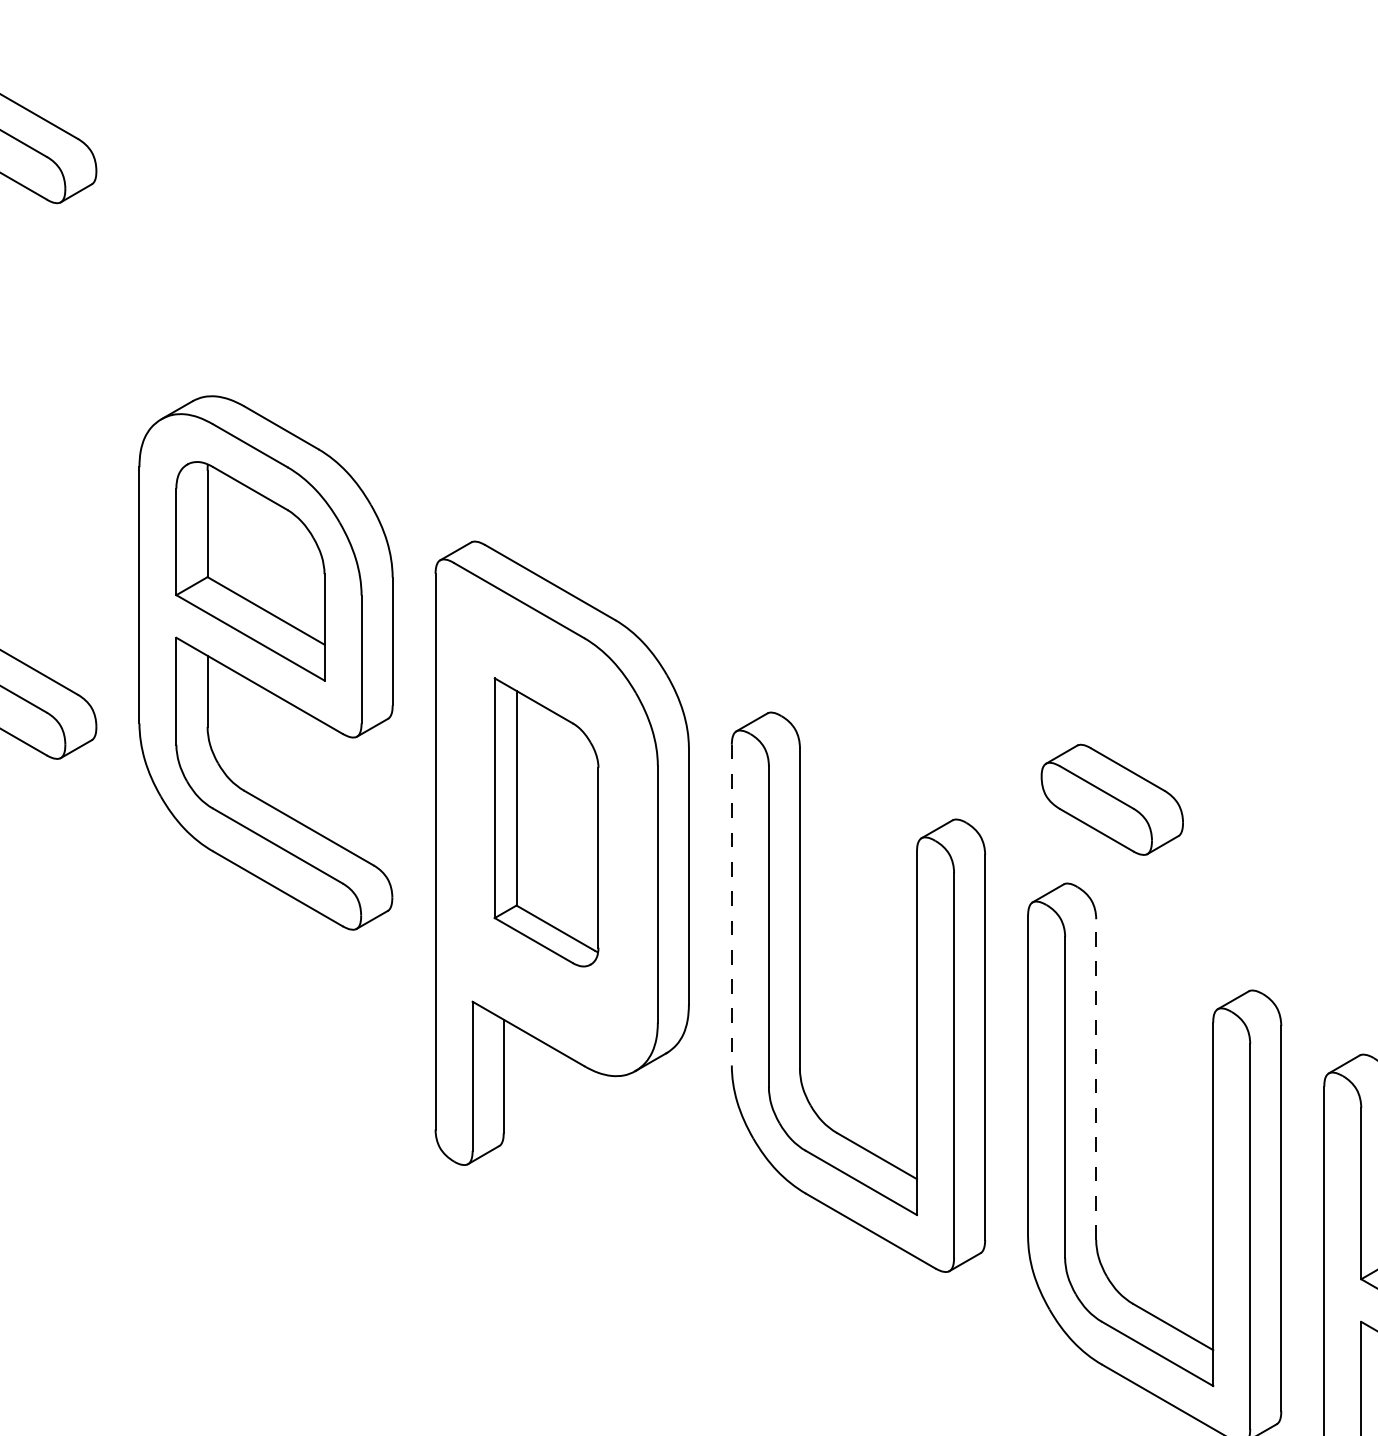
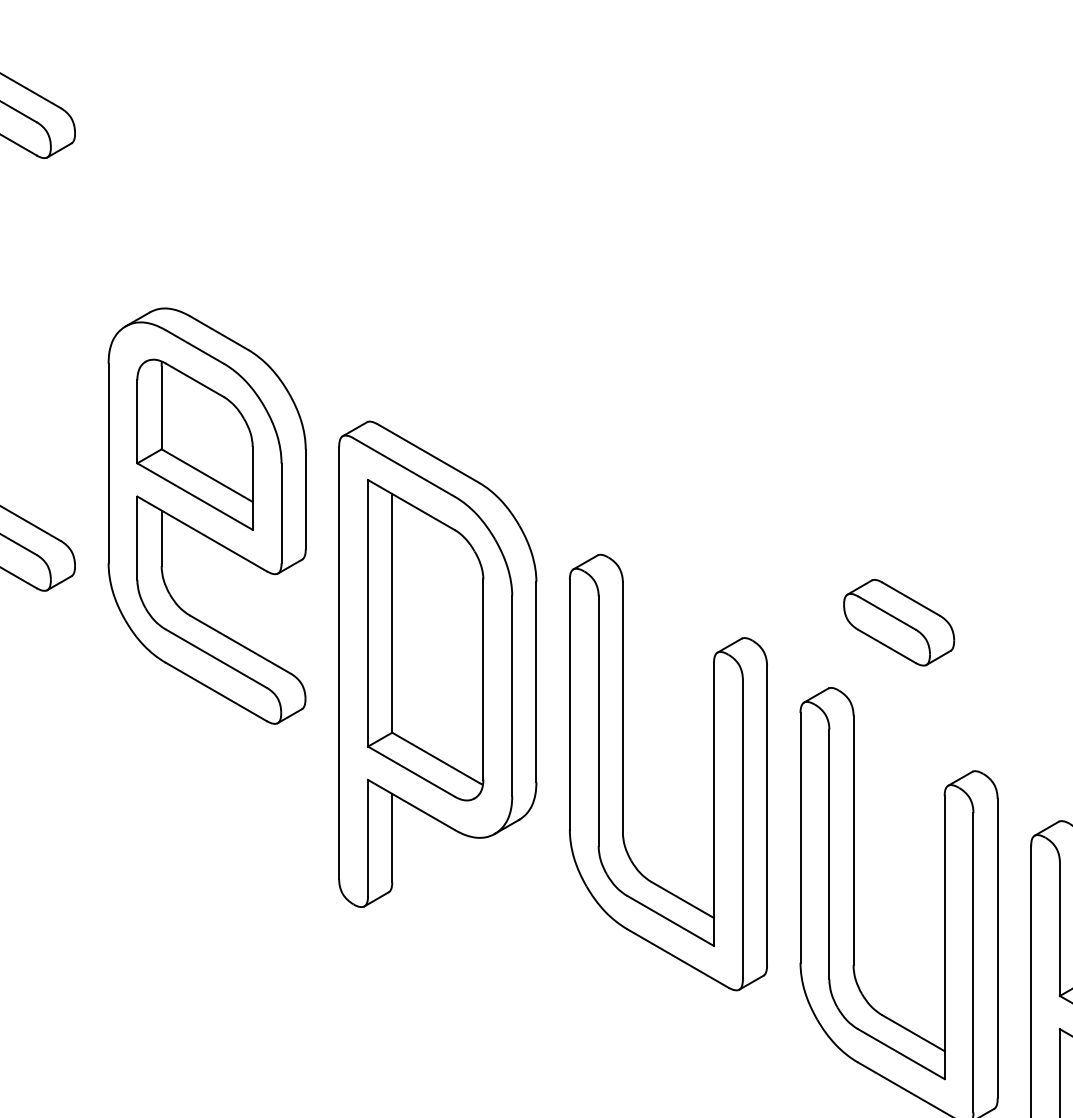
part: (1112, 799) -> (899, 622), moved
part: (546, 822) -> (425, 640), size x1.43
line: (731, 904) -> (569, 704), dashed -> solid
line: (1096, 1079) -> (853, 840), dashed -> solid

